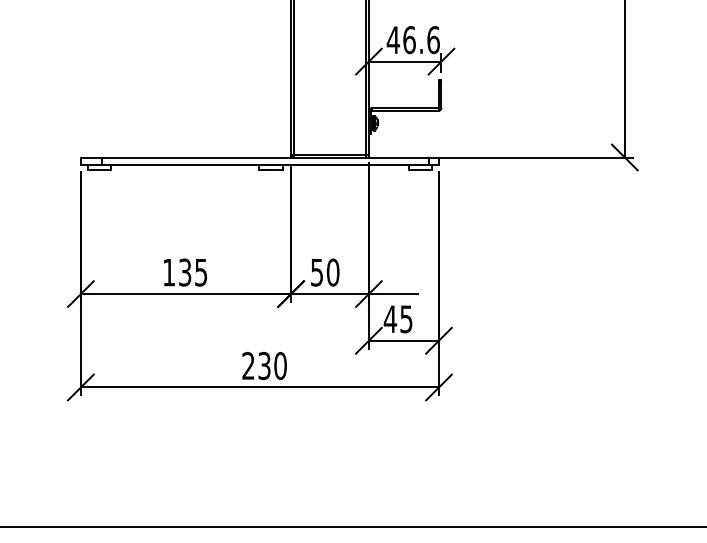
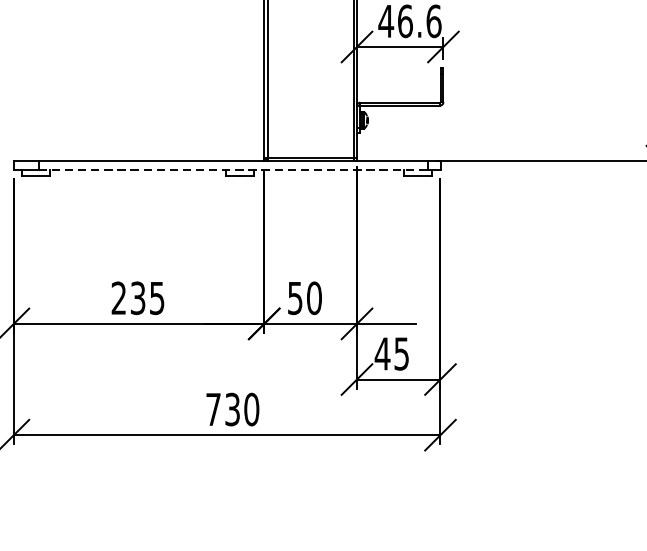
line: (265, 164) -> (233, 169), solid -> dashed
text: (168, 272) -> (118, 298), 135 -> 235
text: (248, 365) -> (213, 409), 230 -> 730

